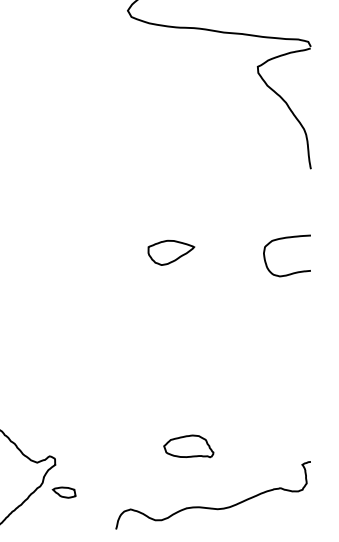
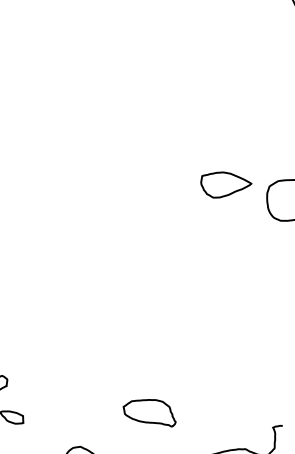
part: (171, 252) -> (226, 185), moved
part: (188, 446) -> (149, 411), moved

